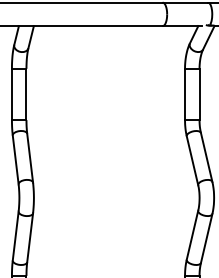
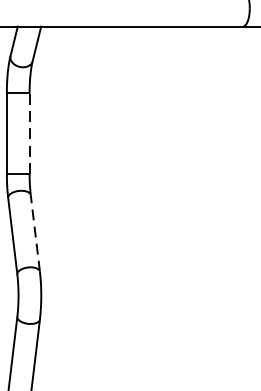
line: (26, 94) -> (29, 133), solid -> dashed
line: (30, 158) -> (35, 233), solid -> dashed

